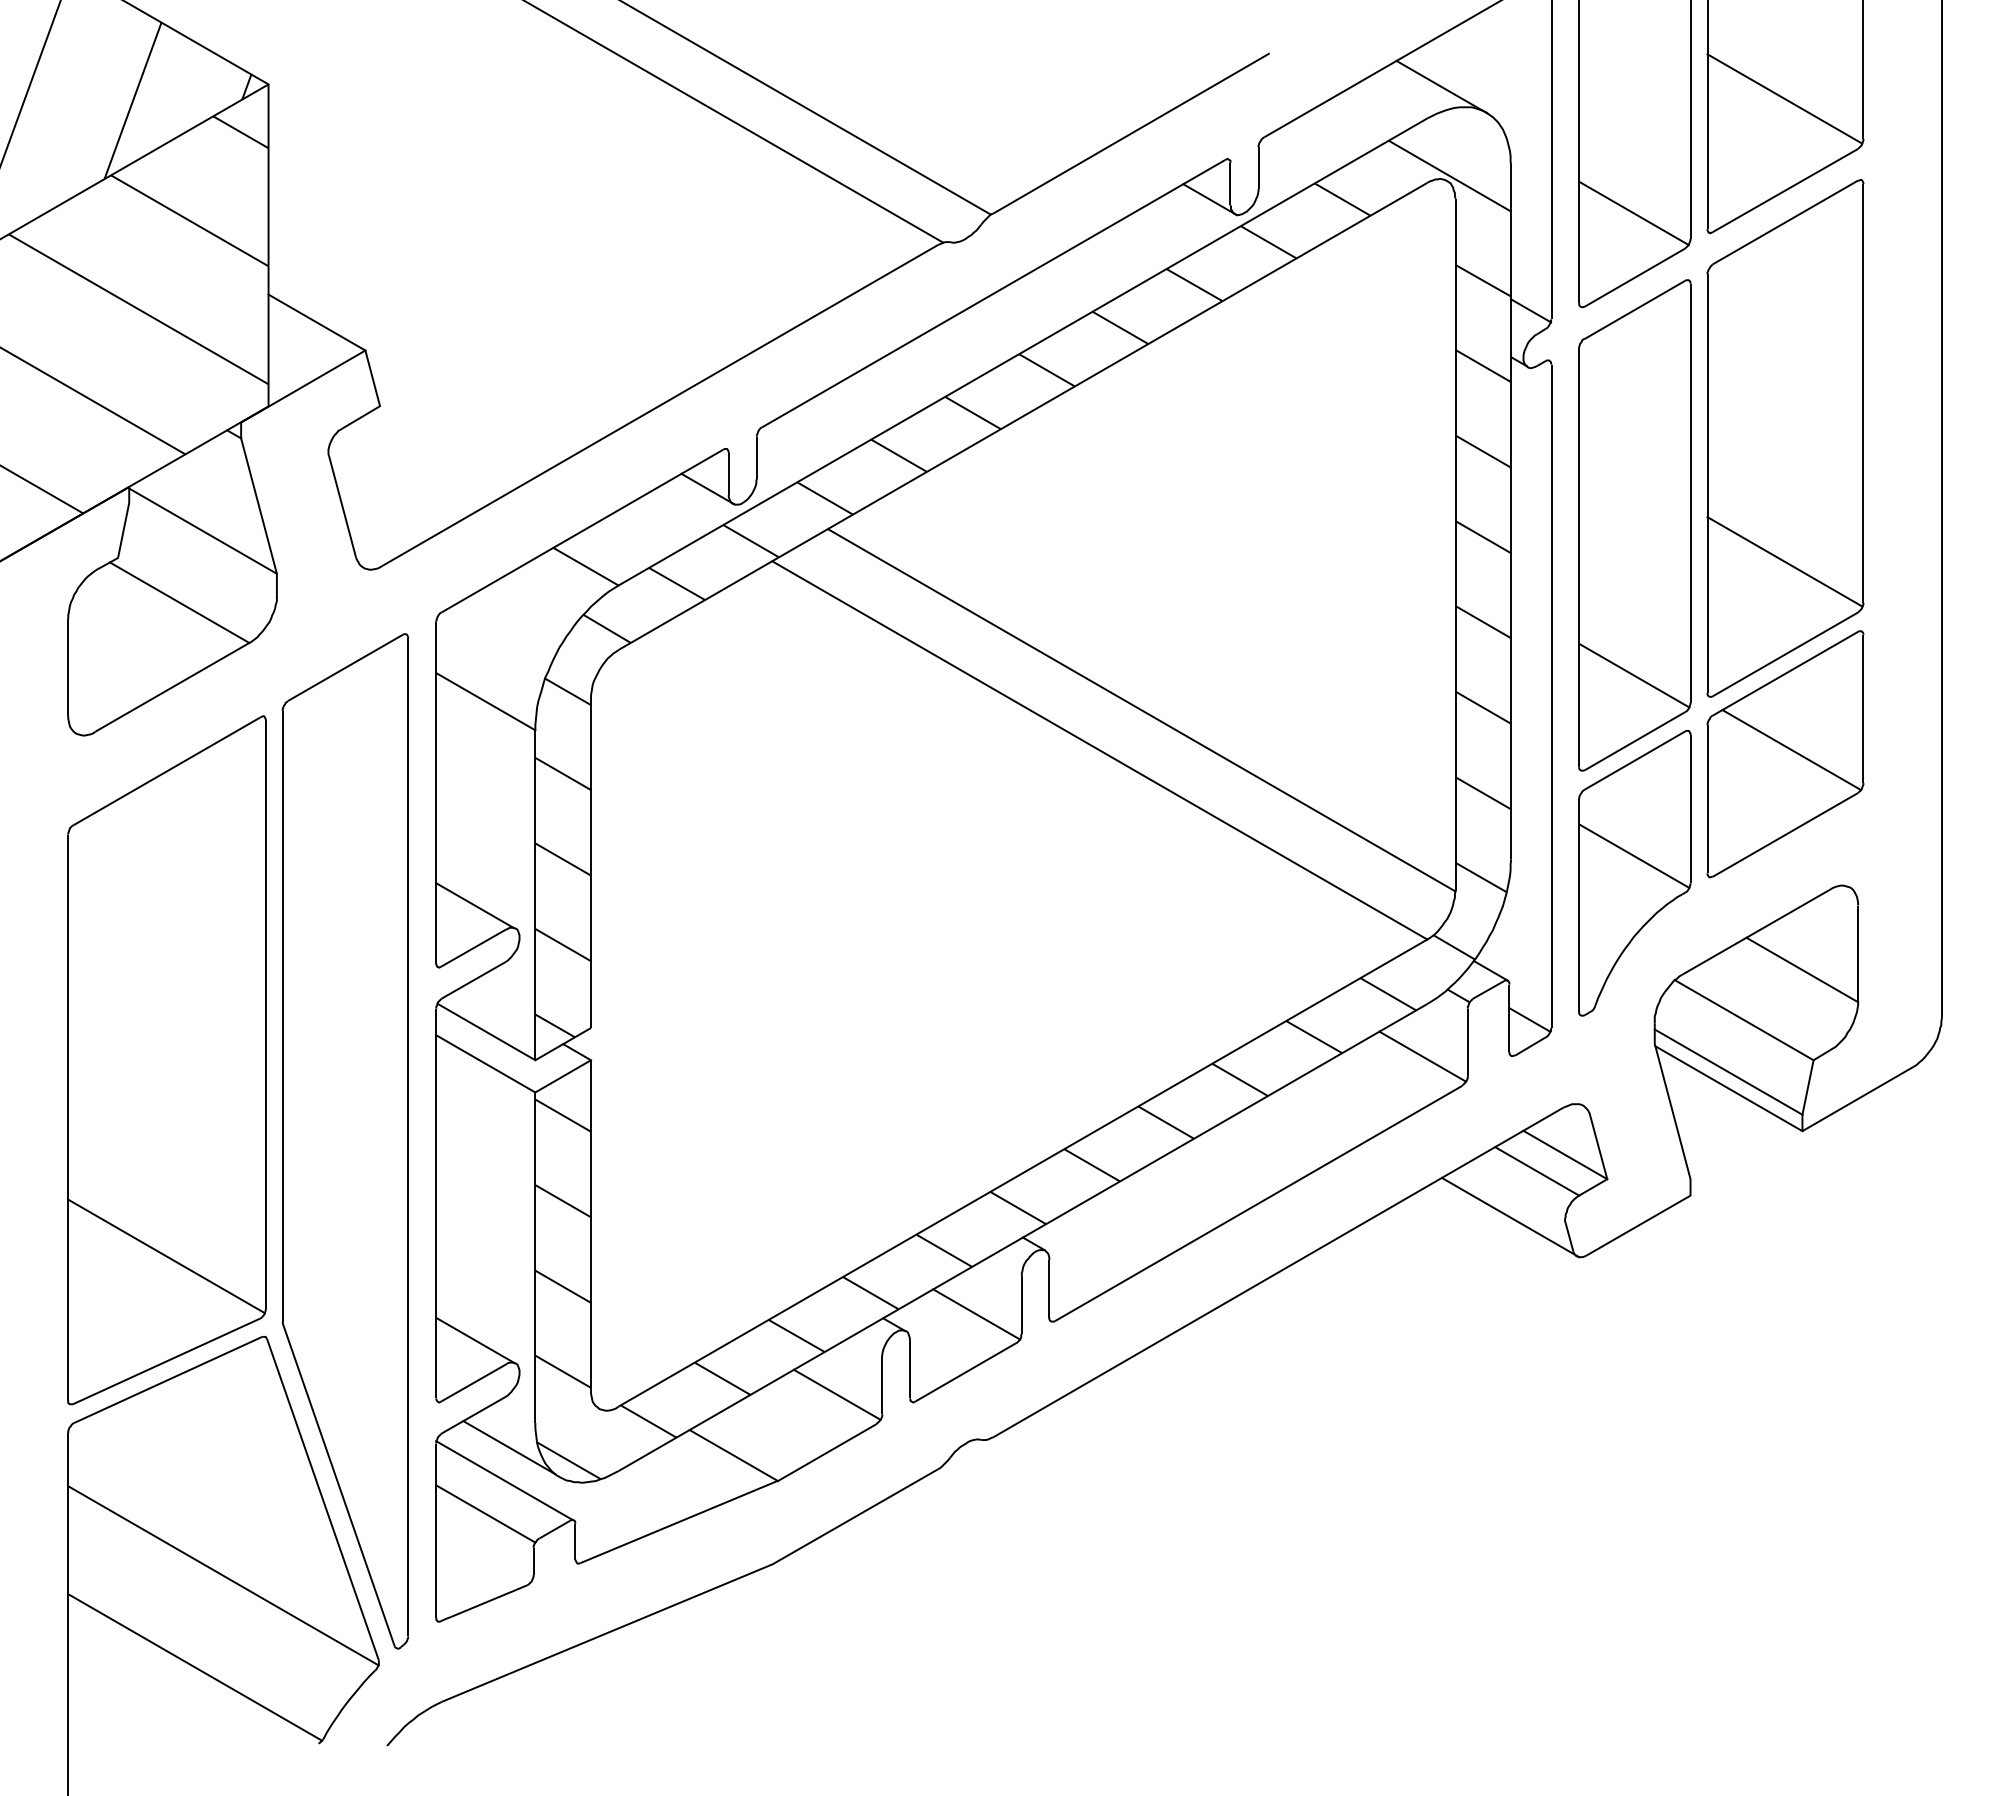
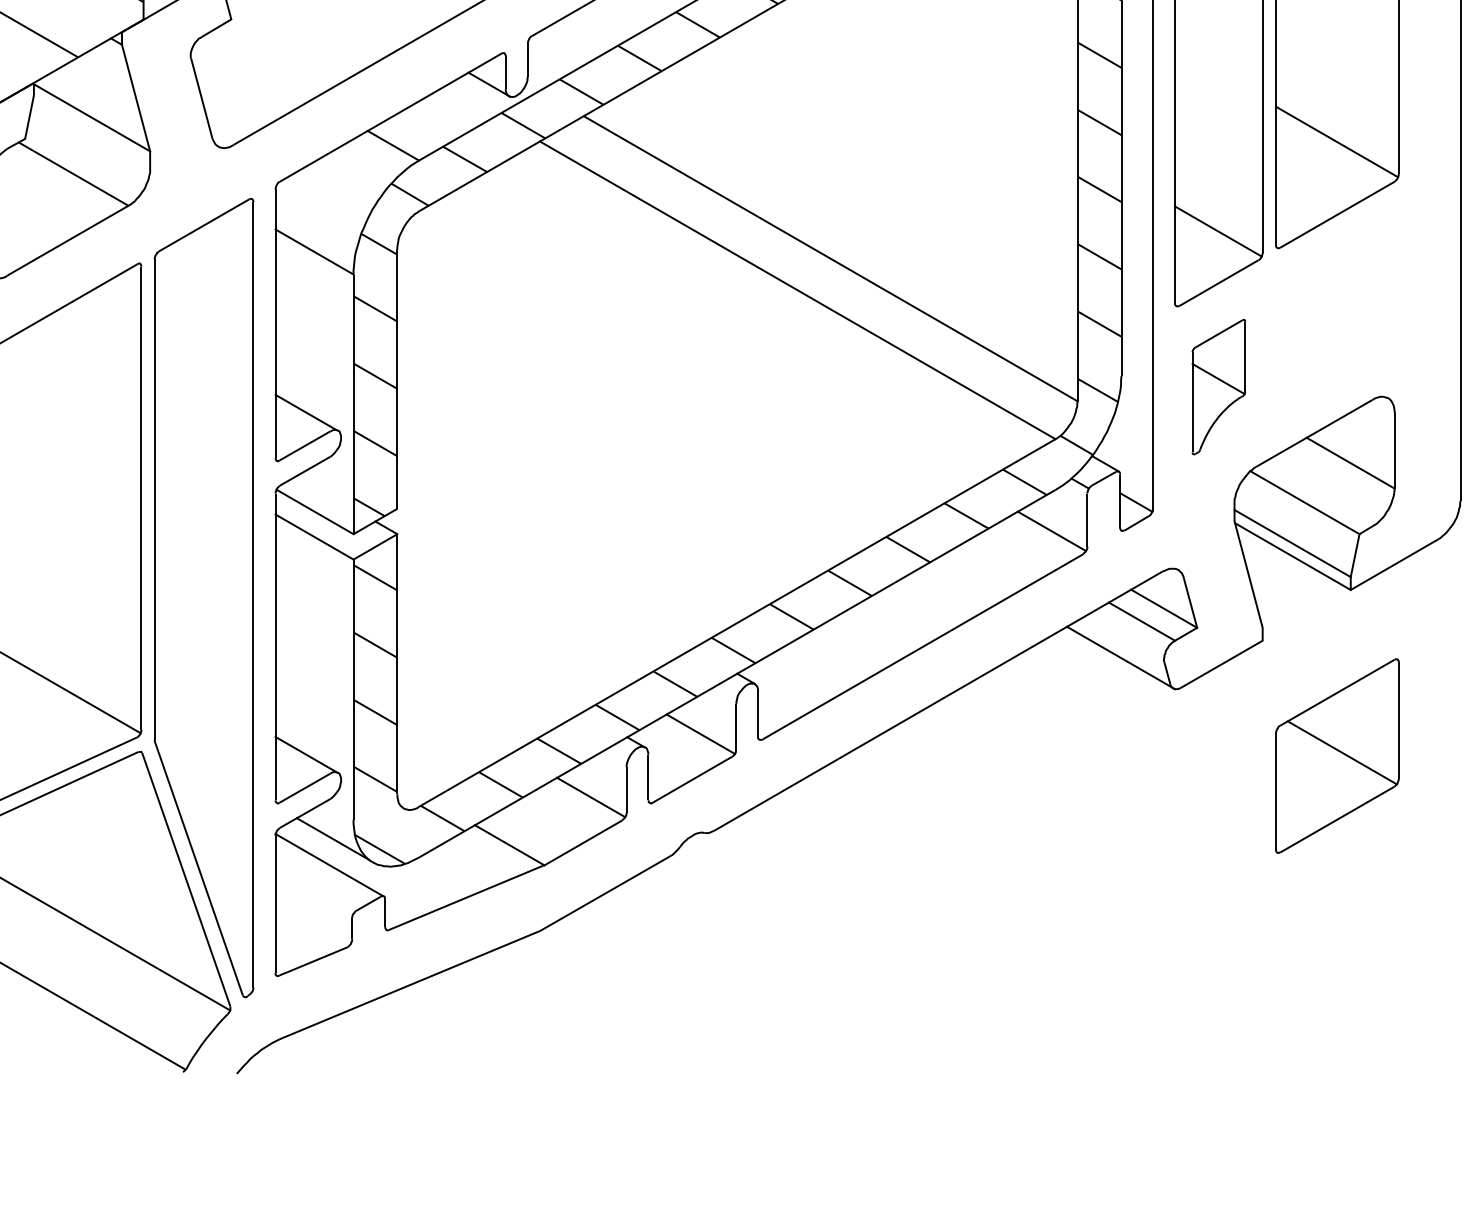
part: (1785, 754) -> (1337, 756), moved
part: (1634, 873) -> (1218, 387), size x0.6
line: (485, 1513) -> (314, 890), removed

